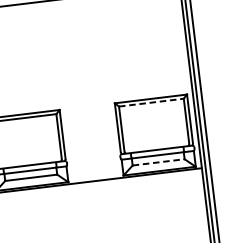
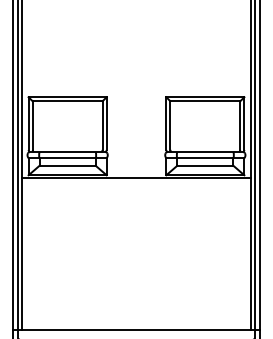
line: (151, 102) -> (205, 101), dashed -> solid
line: (158, 162) -> (205, 165), dashed -> solid

